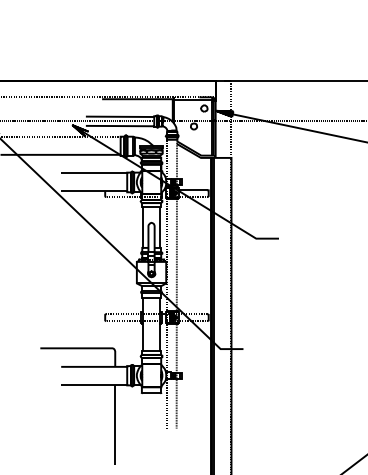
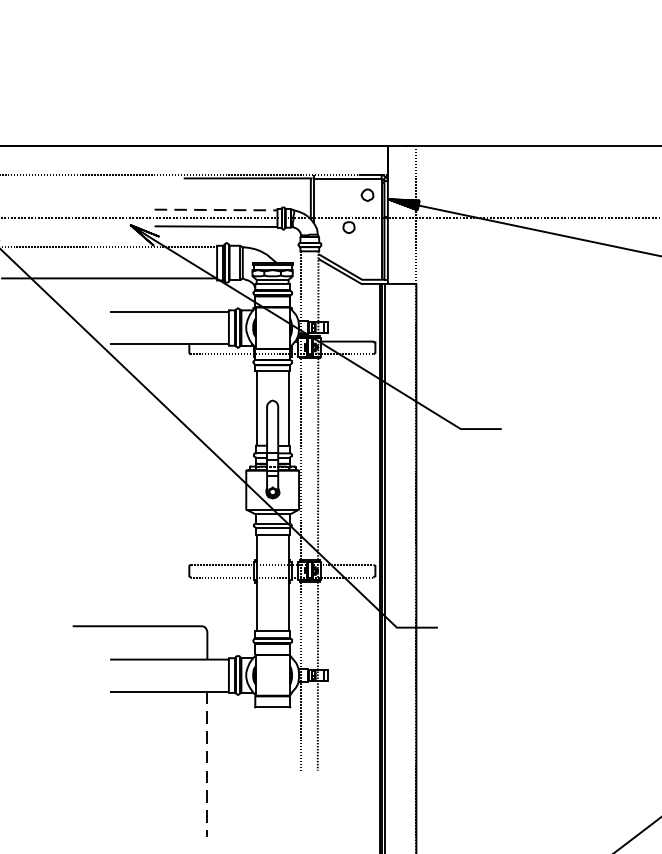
line: (120, 116) -> (216, 209), solid -> dashed
line: (115, 425) -> (207, 765), solid -> dashed

